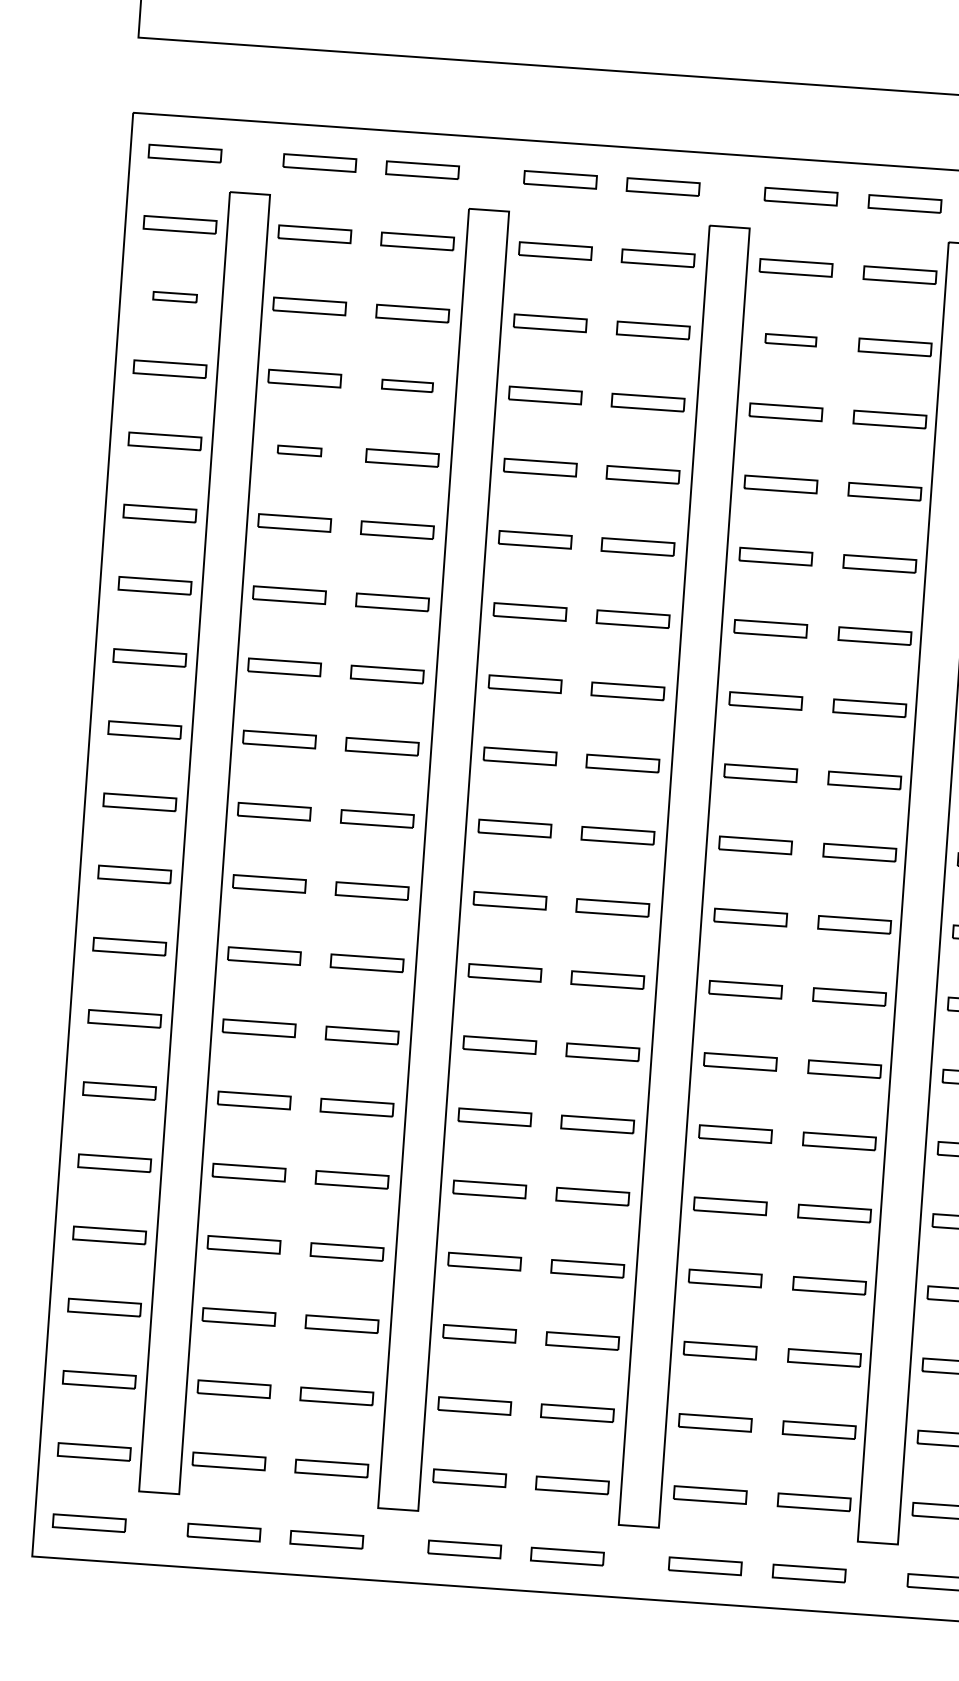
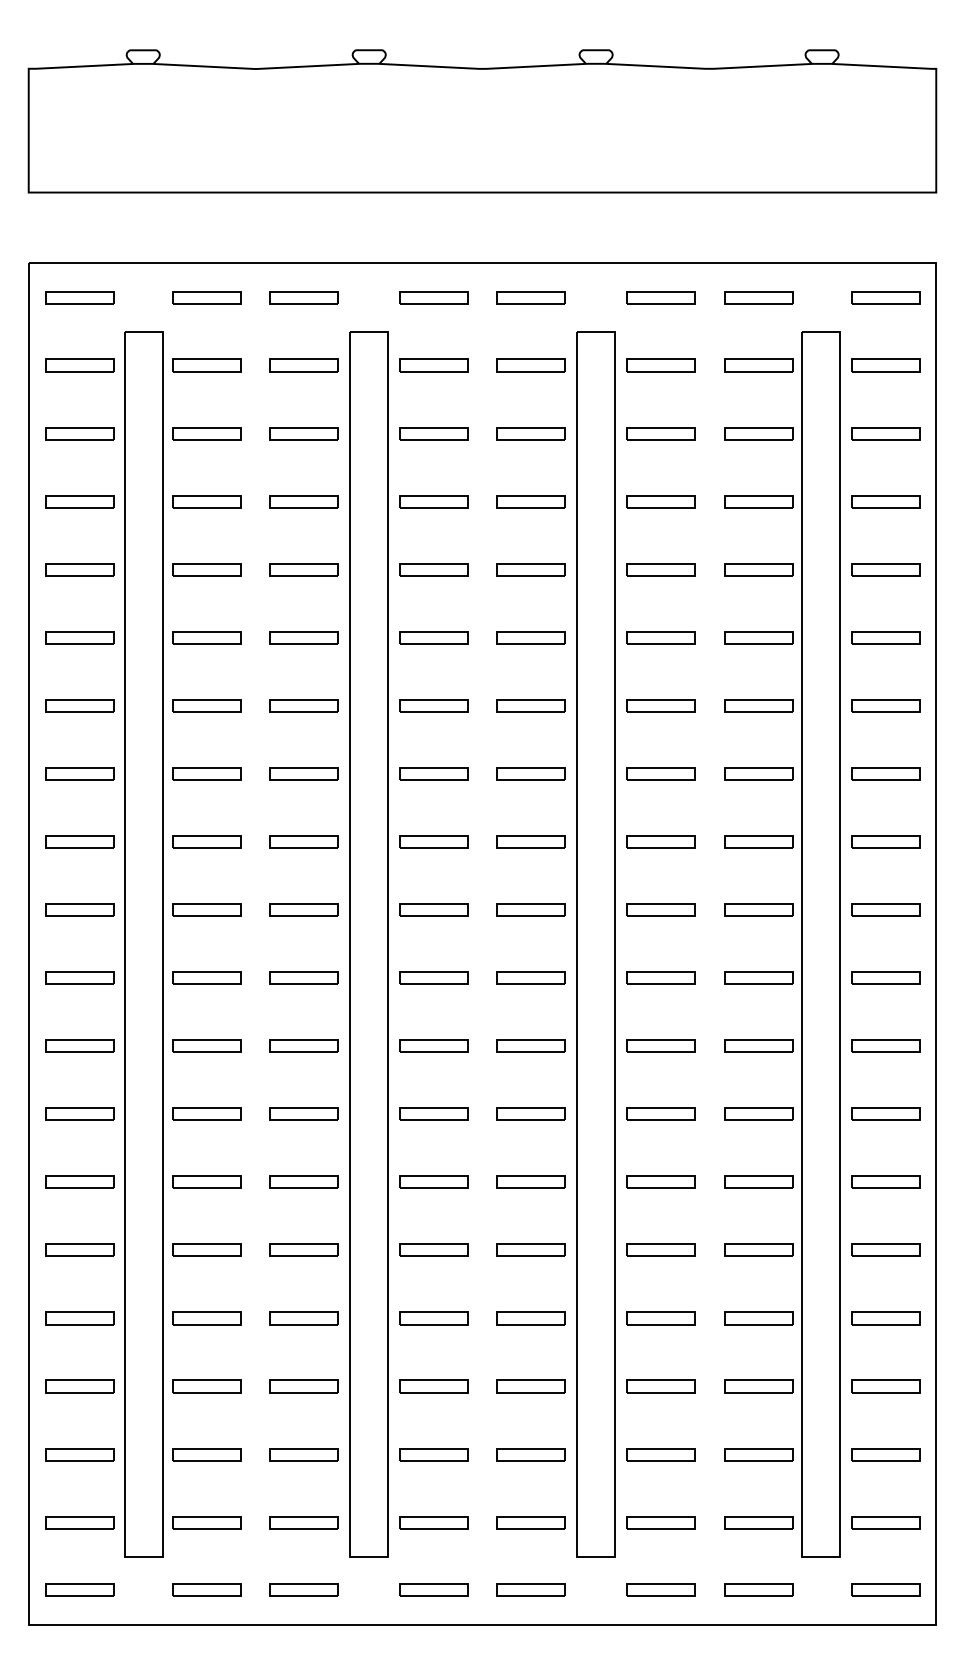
part: (174, 296) -> (79, 433), size x1.67
part: (790, 339) -> (660, 433), size x1.43
part: (406, 385) -> (303, 501), size x1.43
part: (299, 450) -> (206, 569), size x1.67

